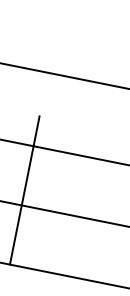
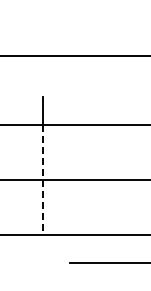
line: (21, 206) -> (43, 180), solid -> dashed

